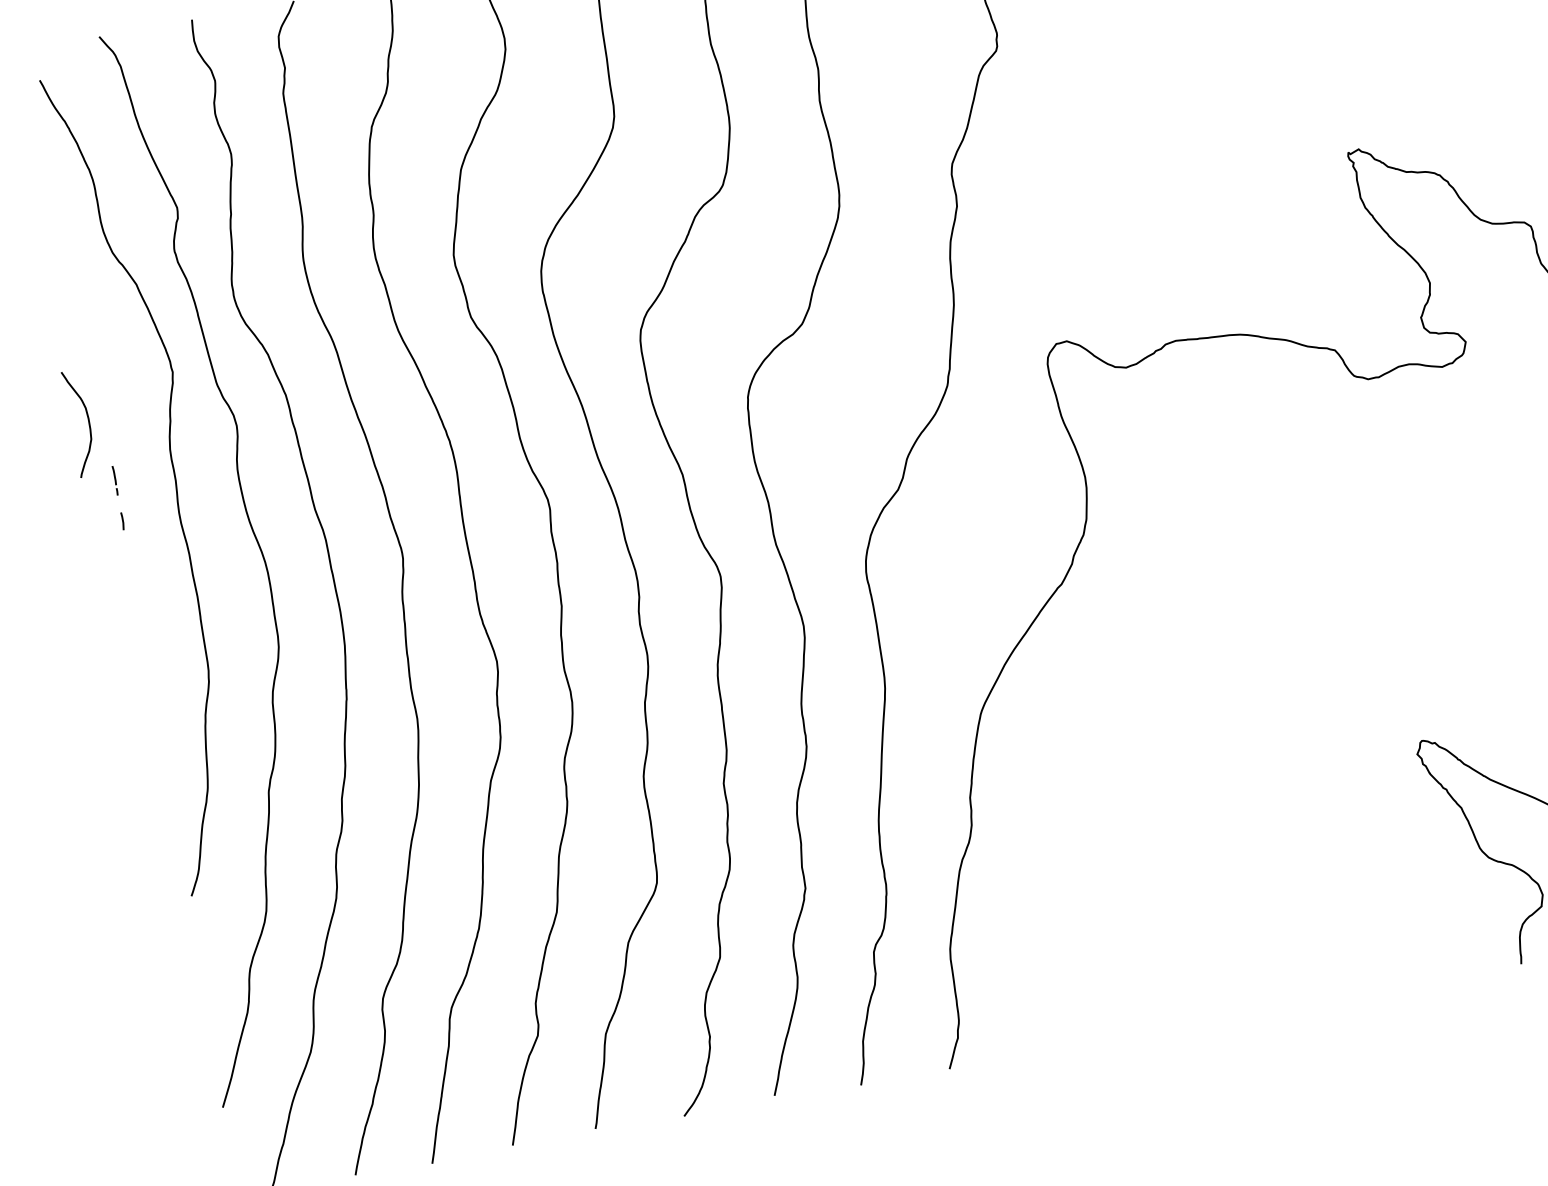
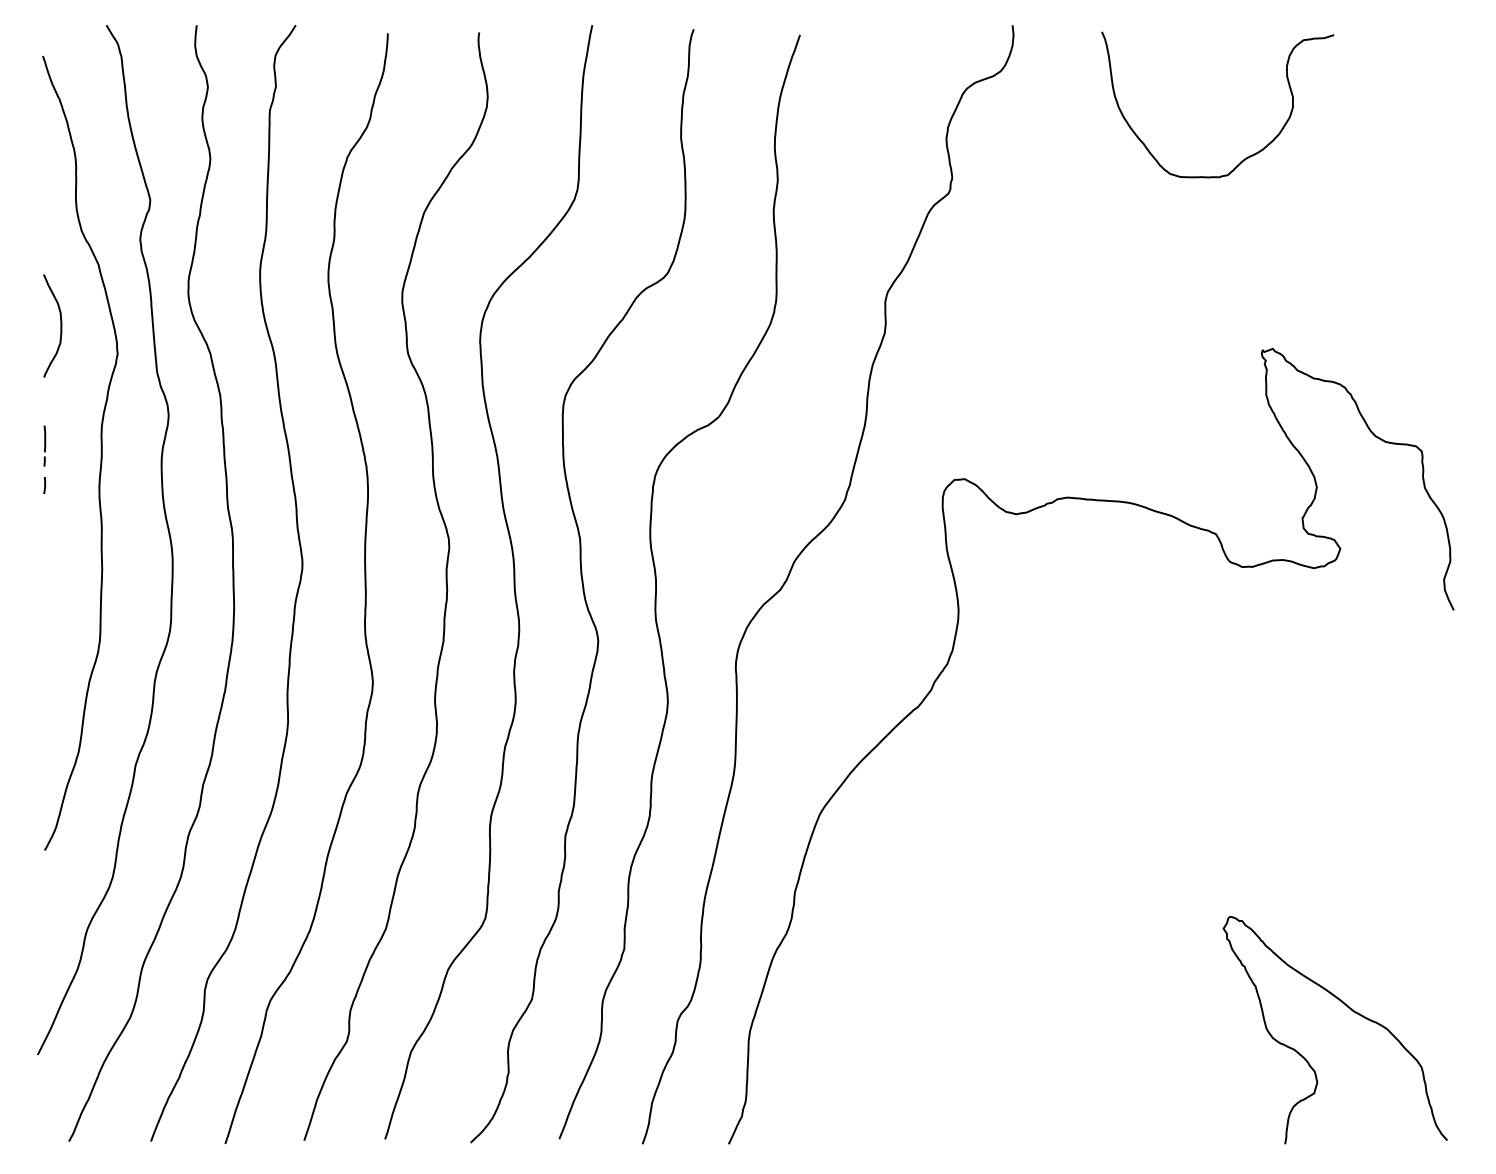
curve: (88, 421) -> (60, 325), moved
part: (114, 480) -> (44, 445), size x1.43

